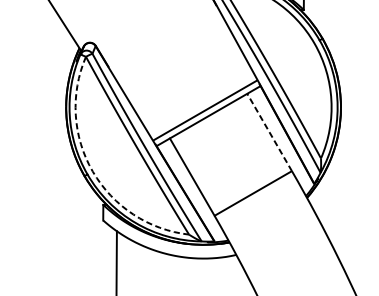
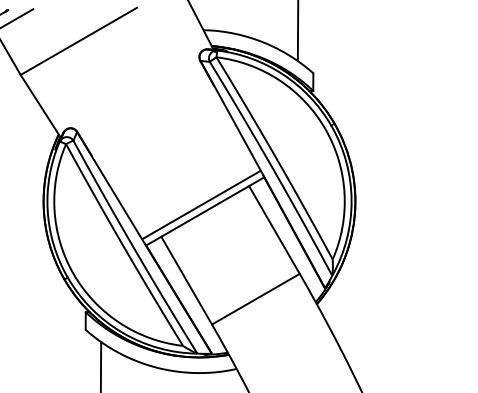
line: (269, 132) -> (274, 230), dashed -> solid
arc: (92, 171) -> (73, 274), dashed -> solid

